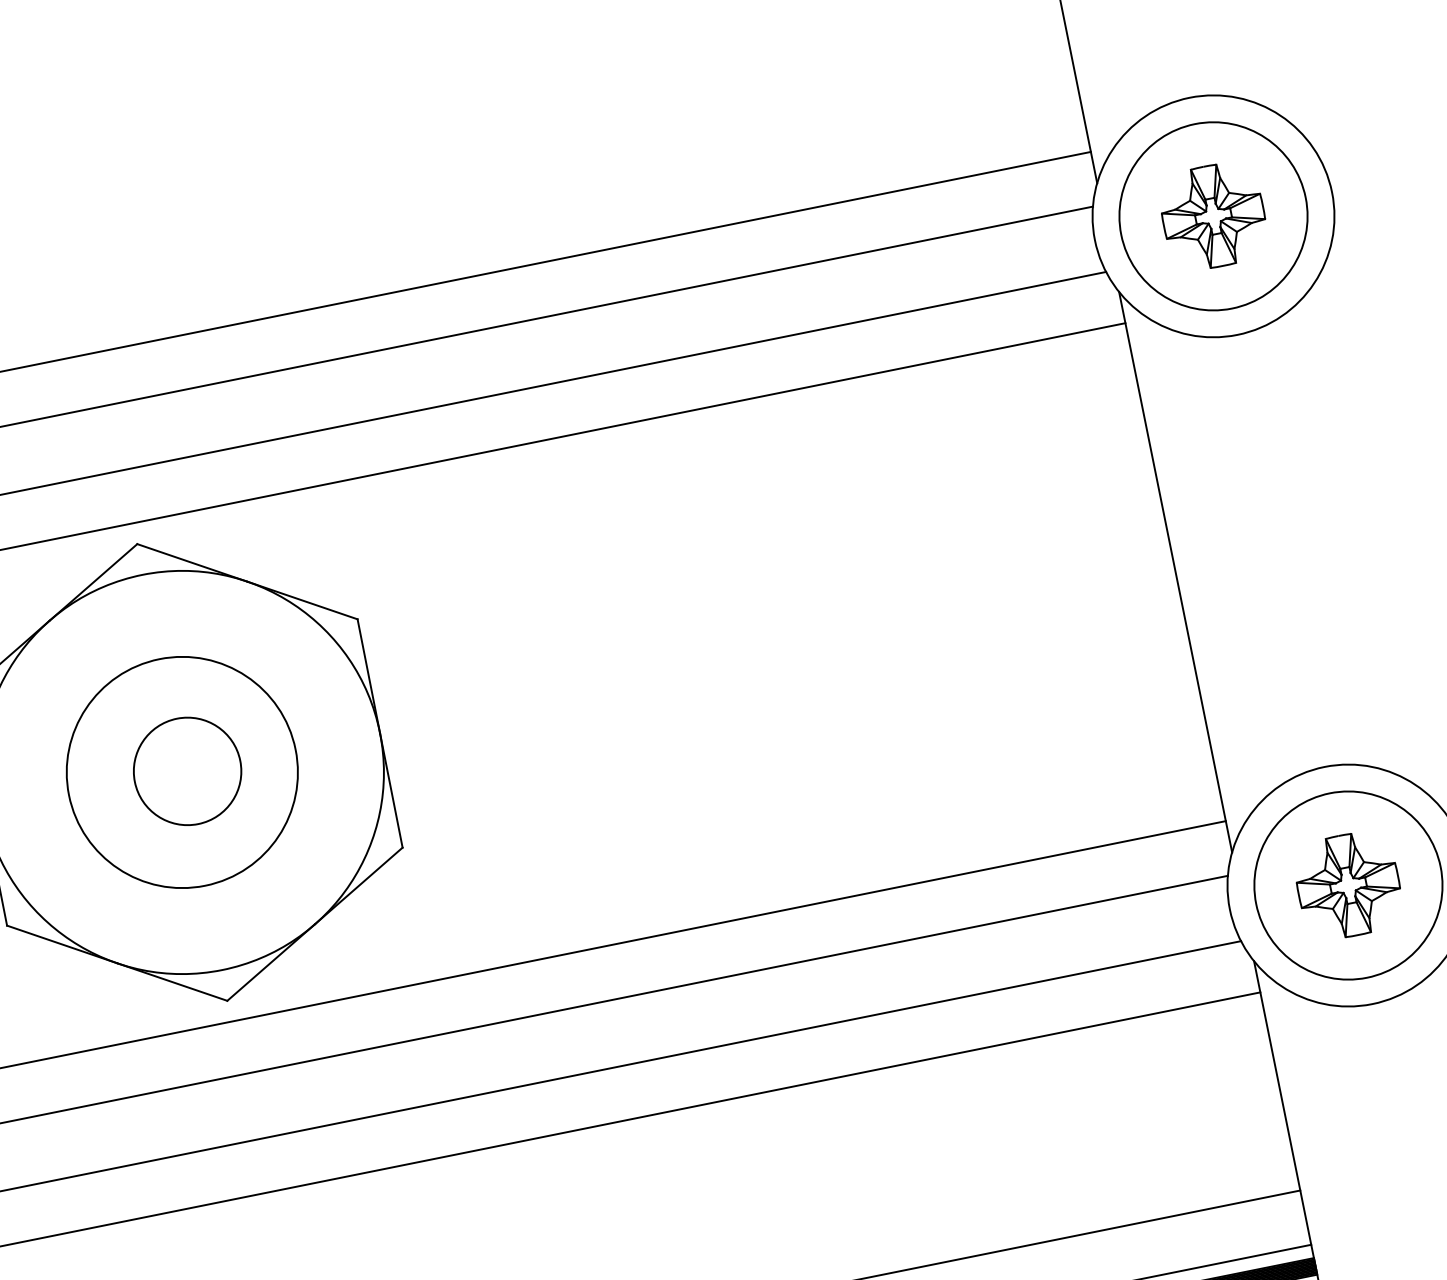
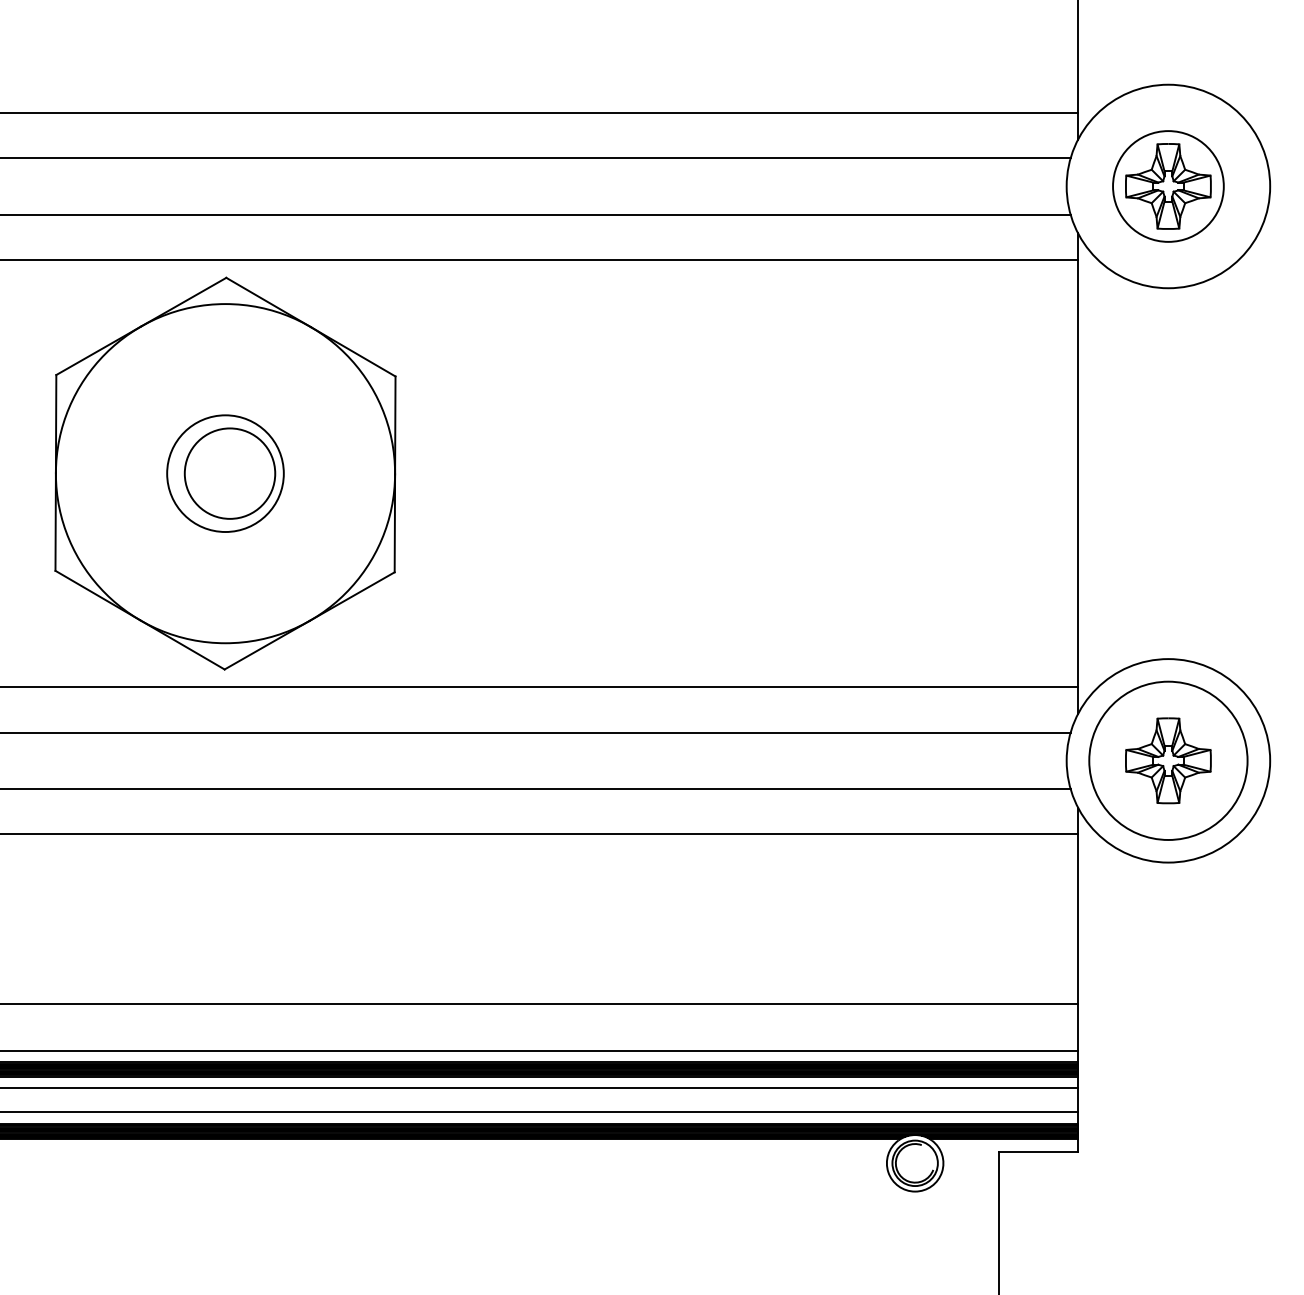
circle: (1213, 216) -> (1168, 186), size x0.7
circle: (182, 772) -> (225, 473), size x0.6

